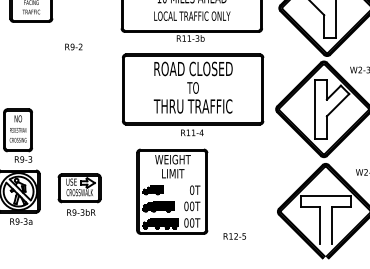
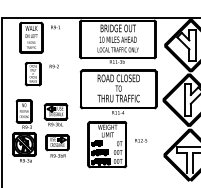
part: (33, 59) -> (32, 73), added
part: (76, 135) -> (55, 114), added
text: (235, 236) -> (141, 140), moved

